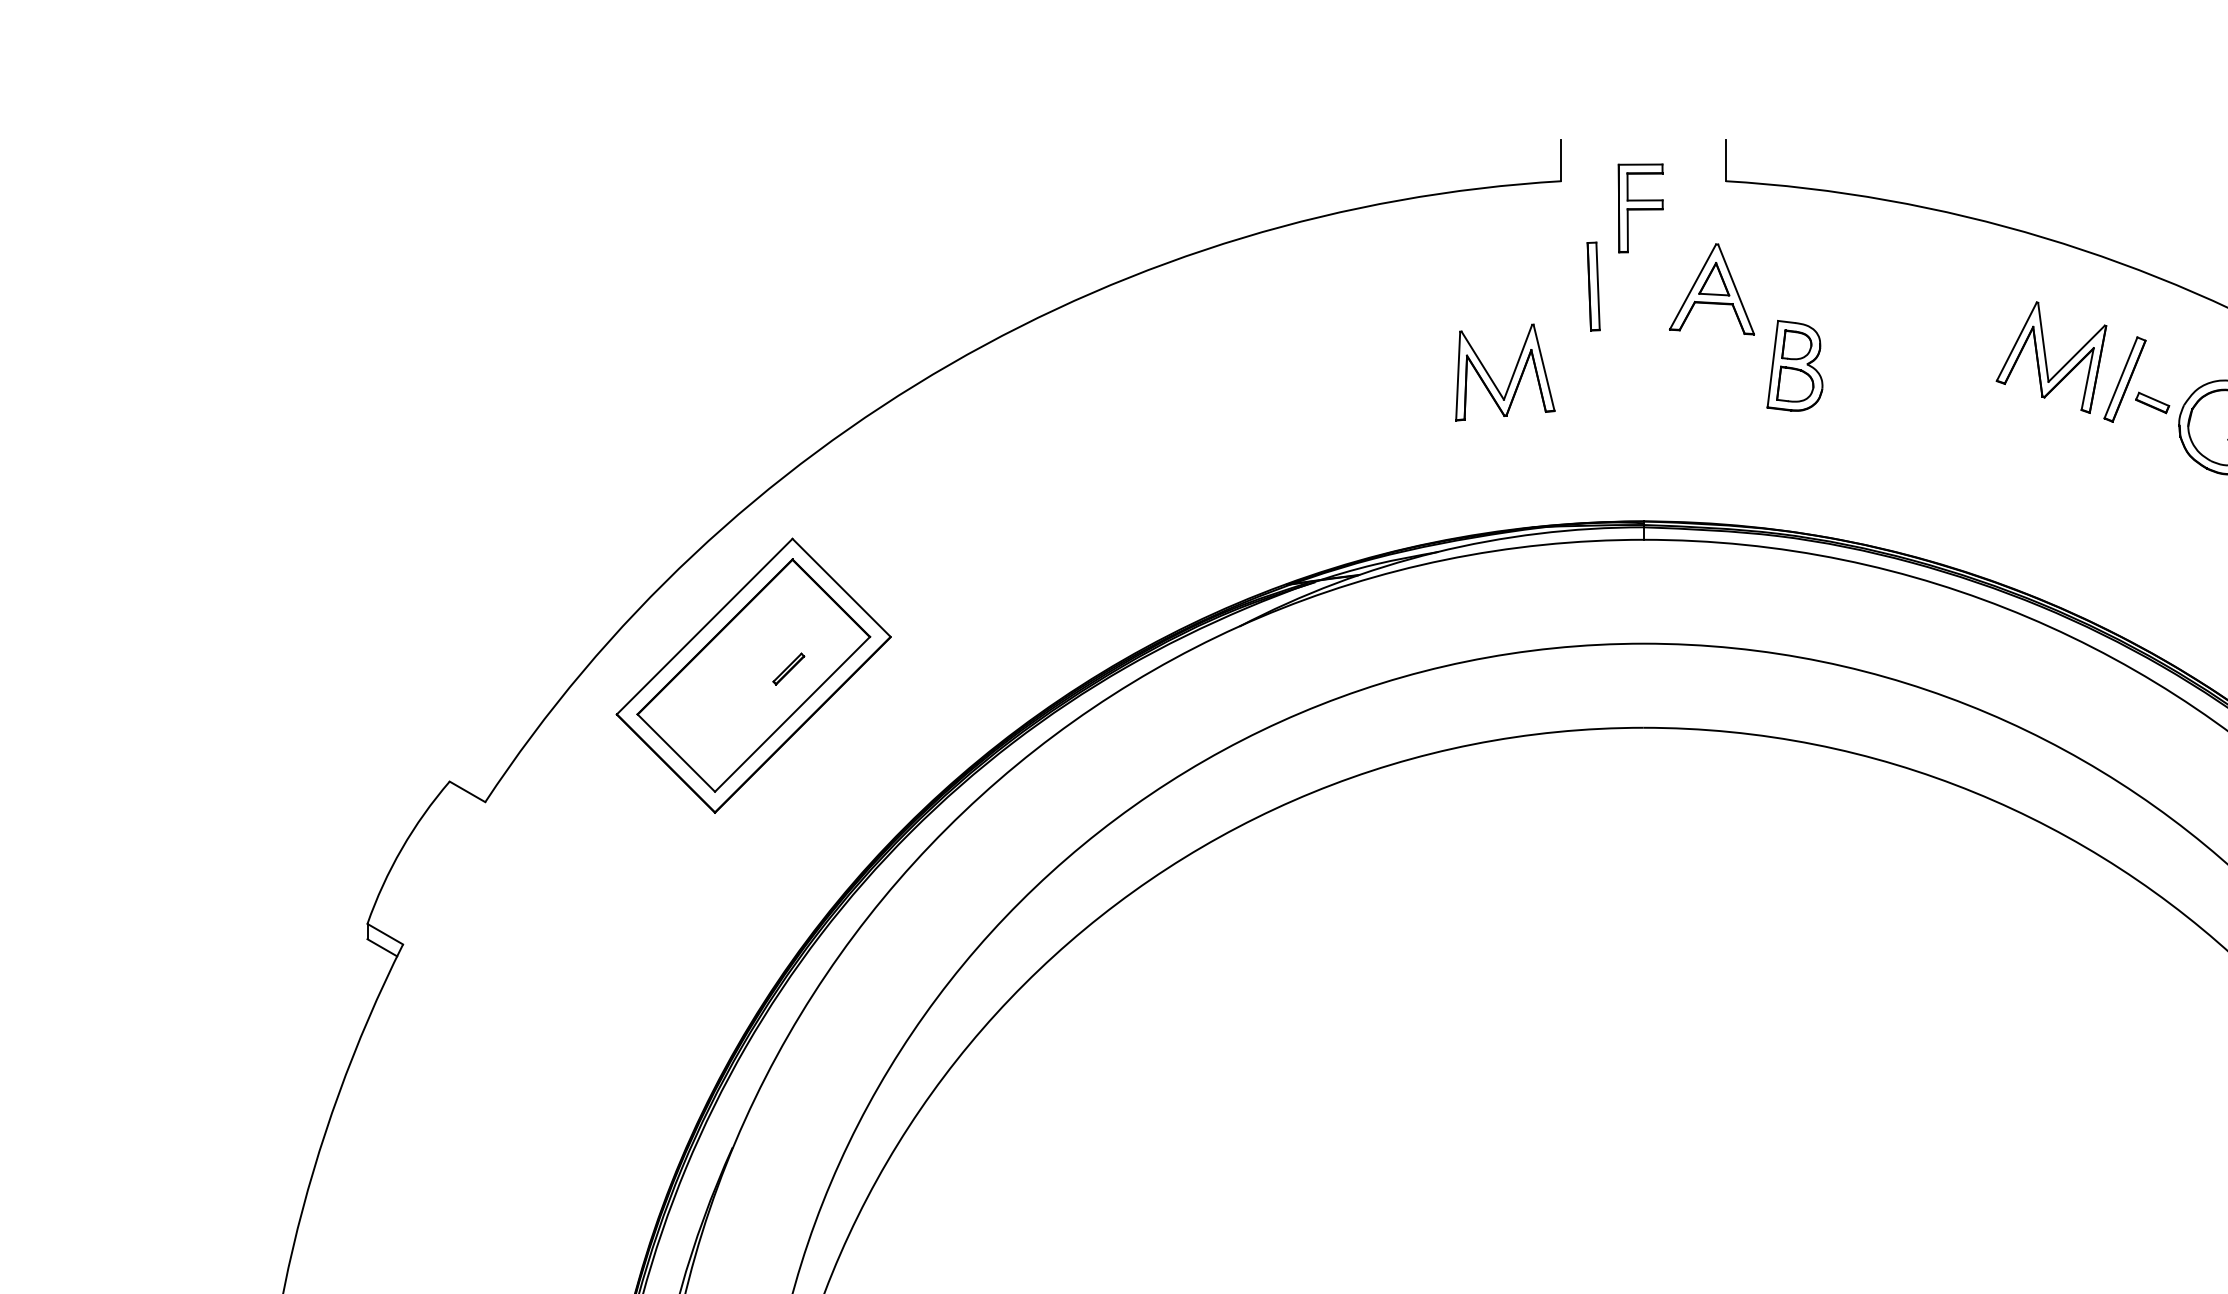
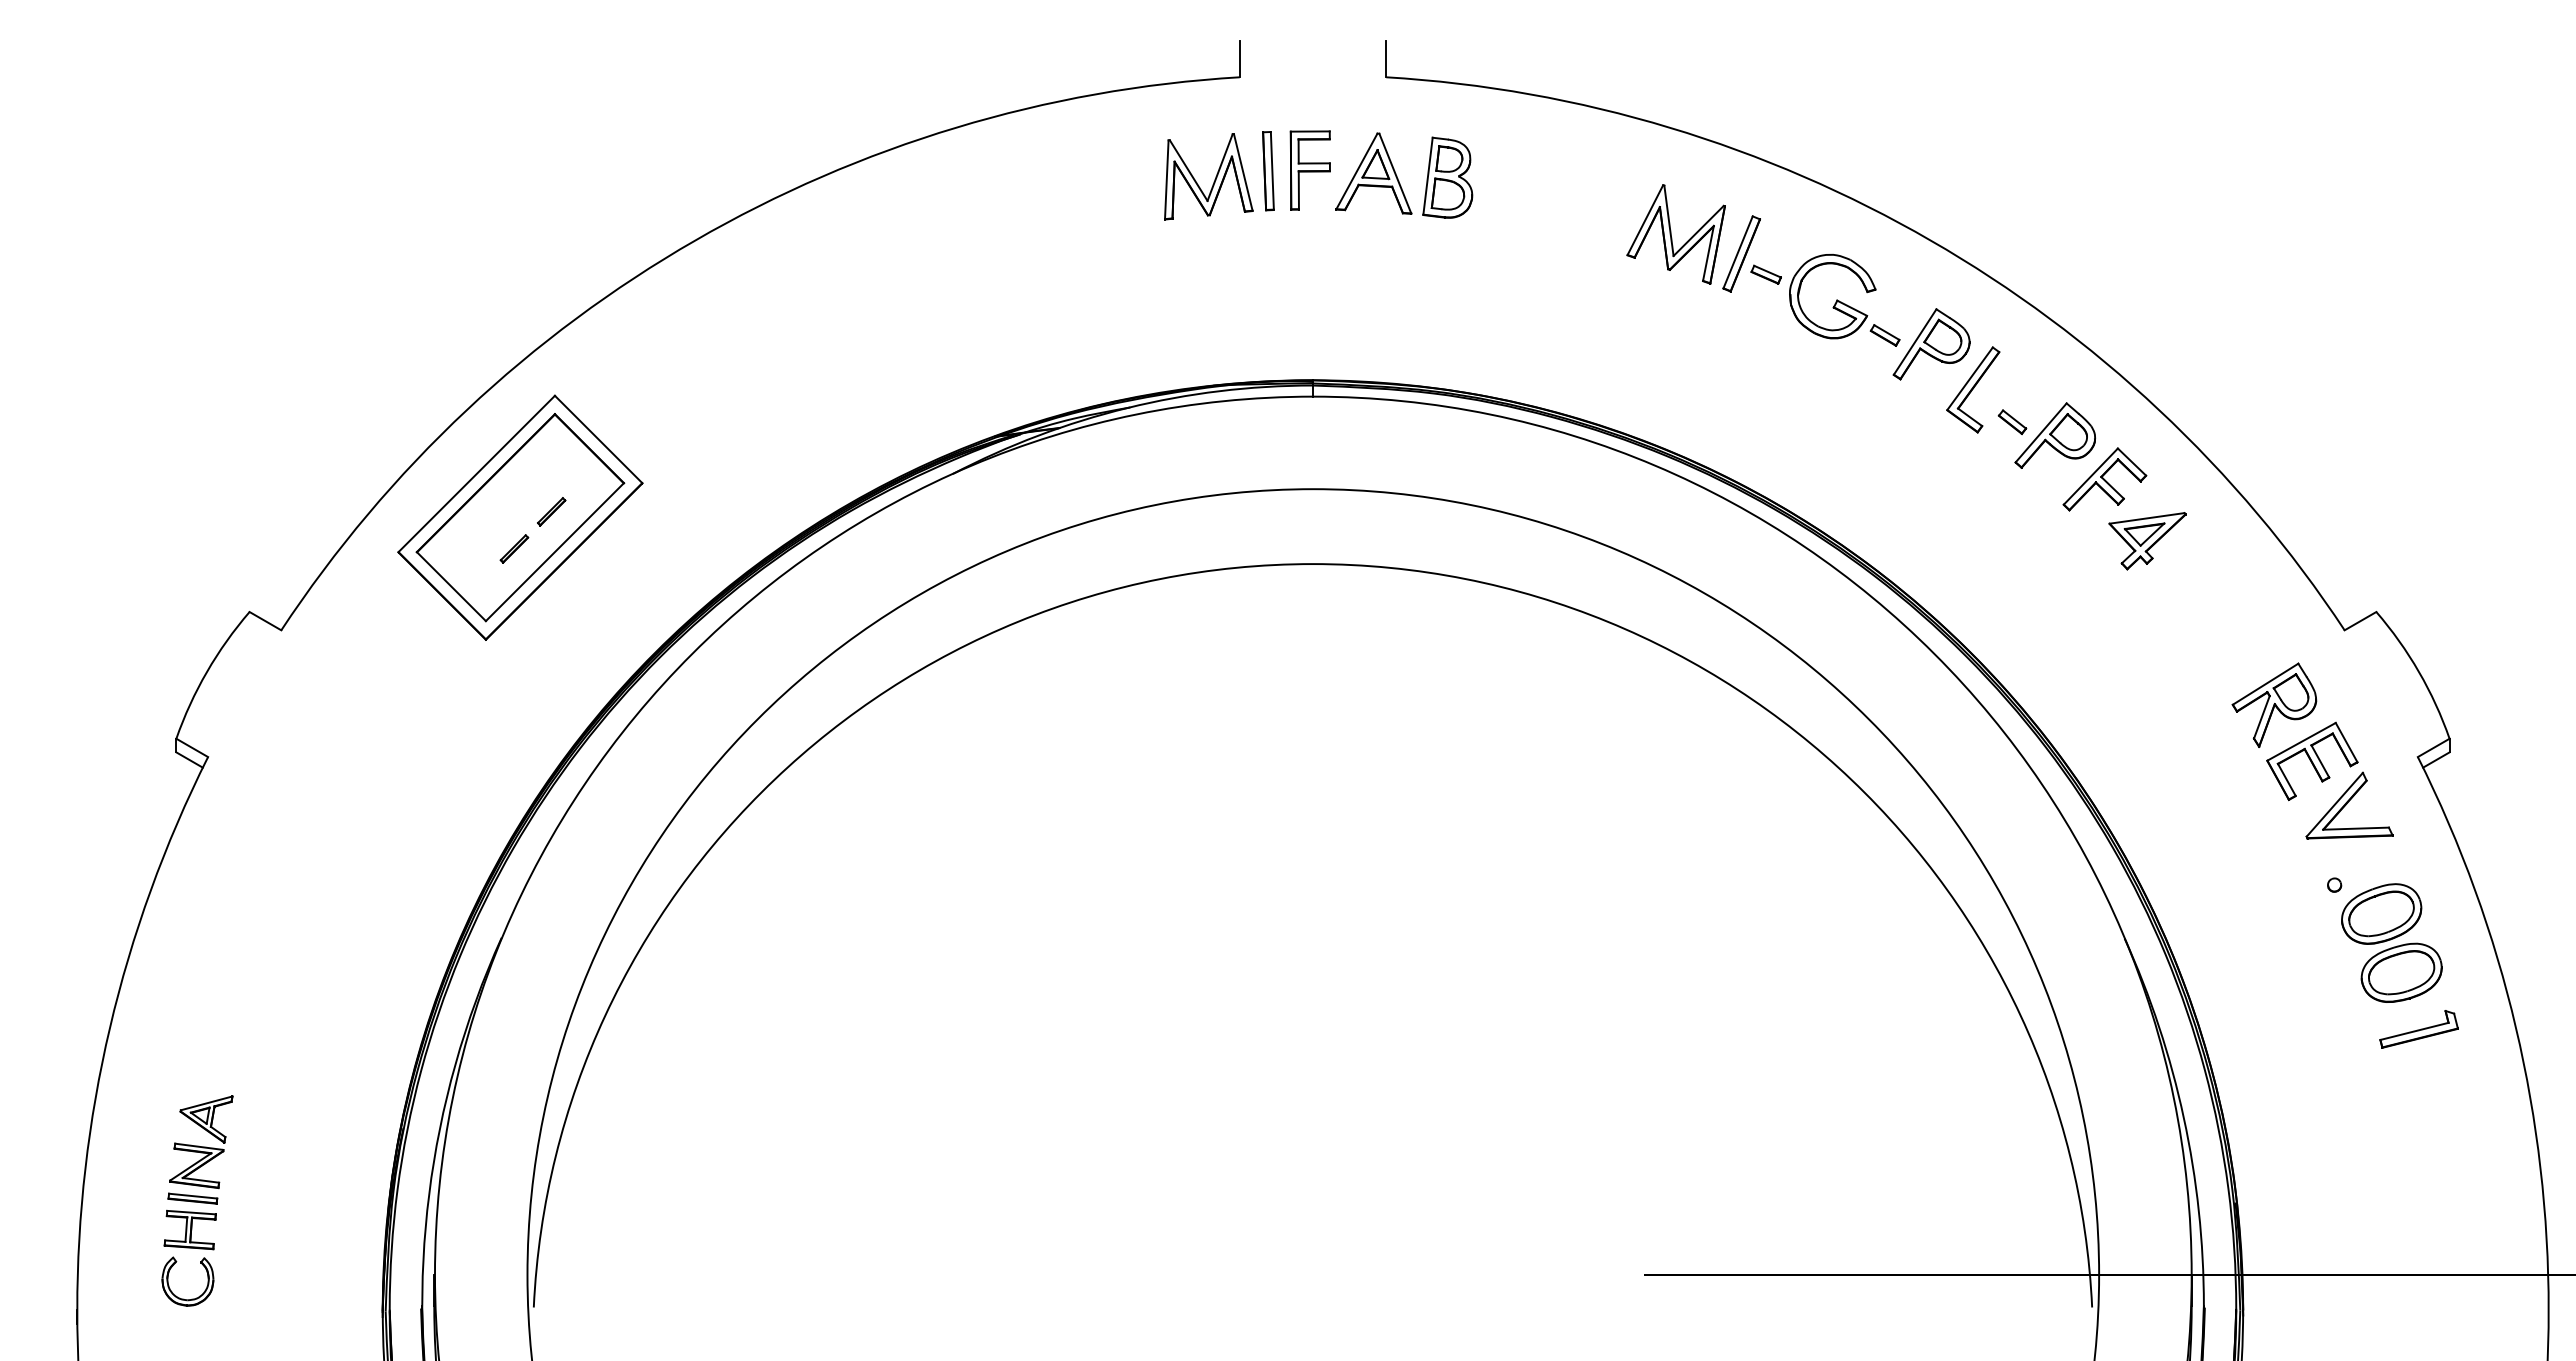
part: (1639, 208) -> (1309, 170), moved
part: (1794, 365) -> (1447, 177), moved
part: (1511, 375) -> (1214, 179), moved
part: (747, 710) -> (514, 548), added

